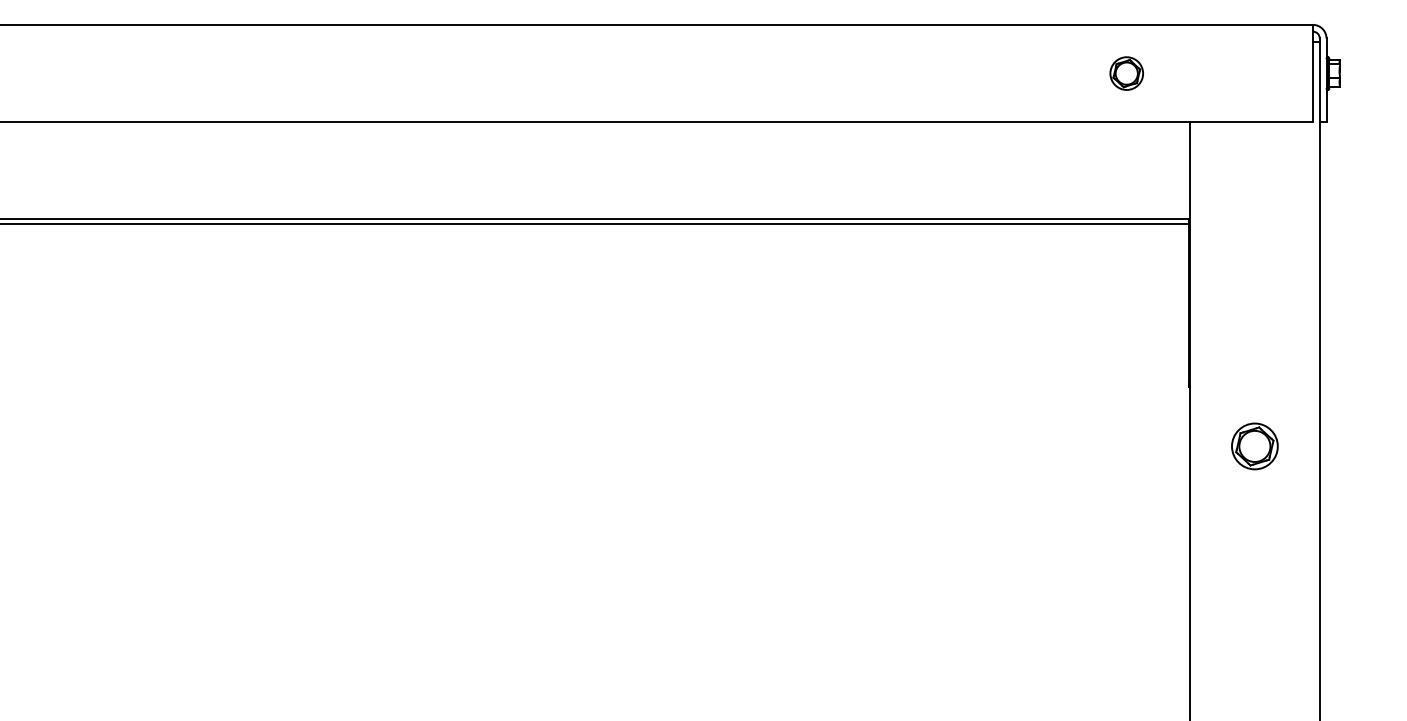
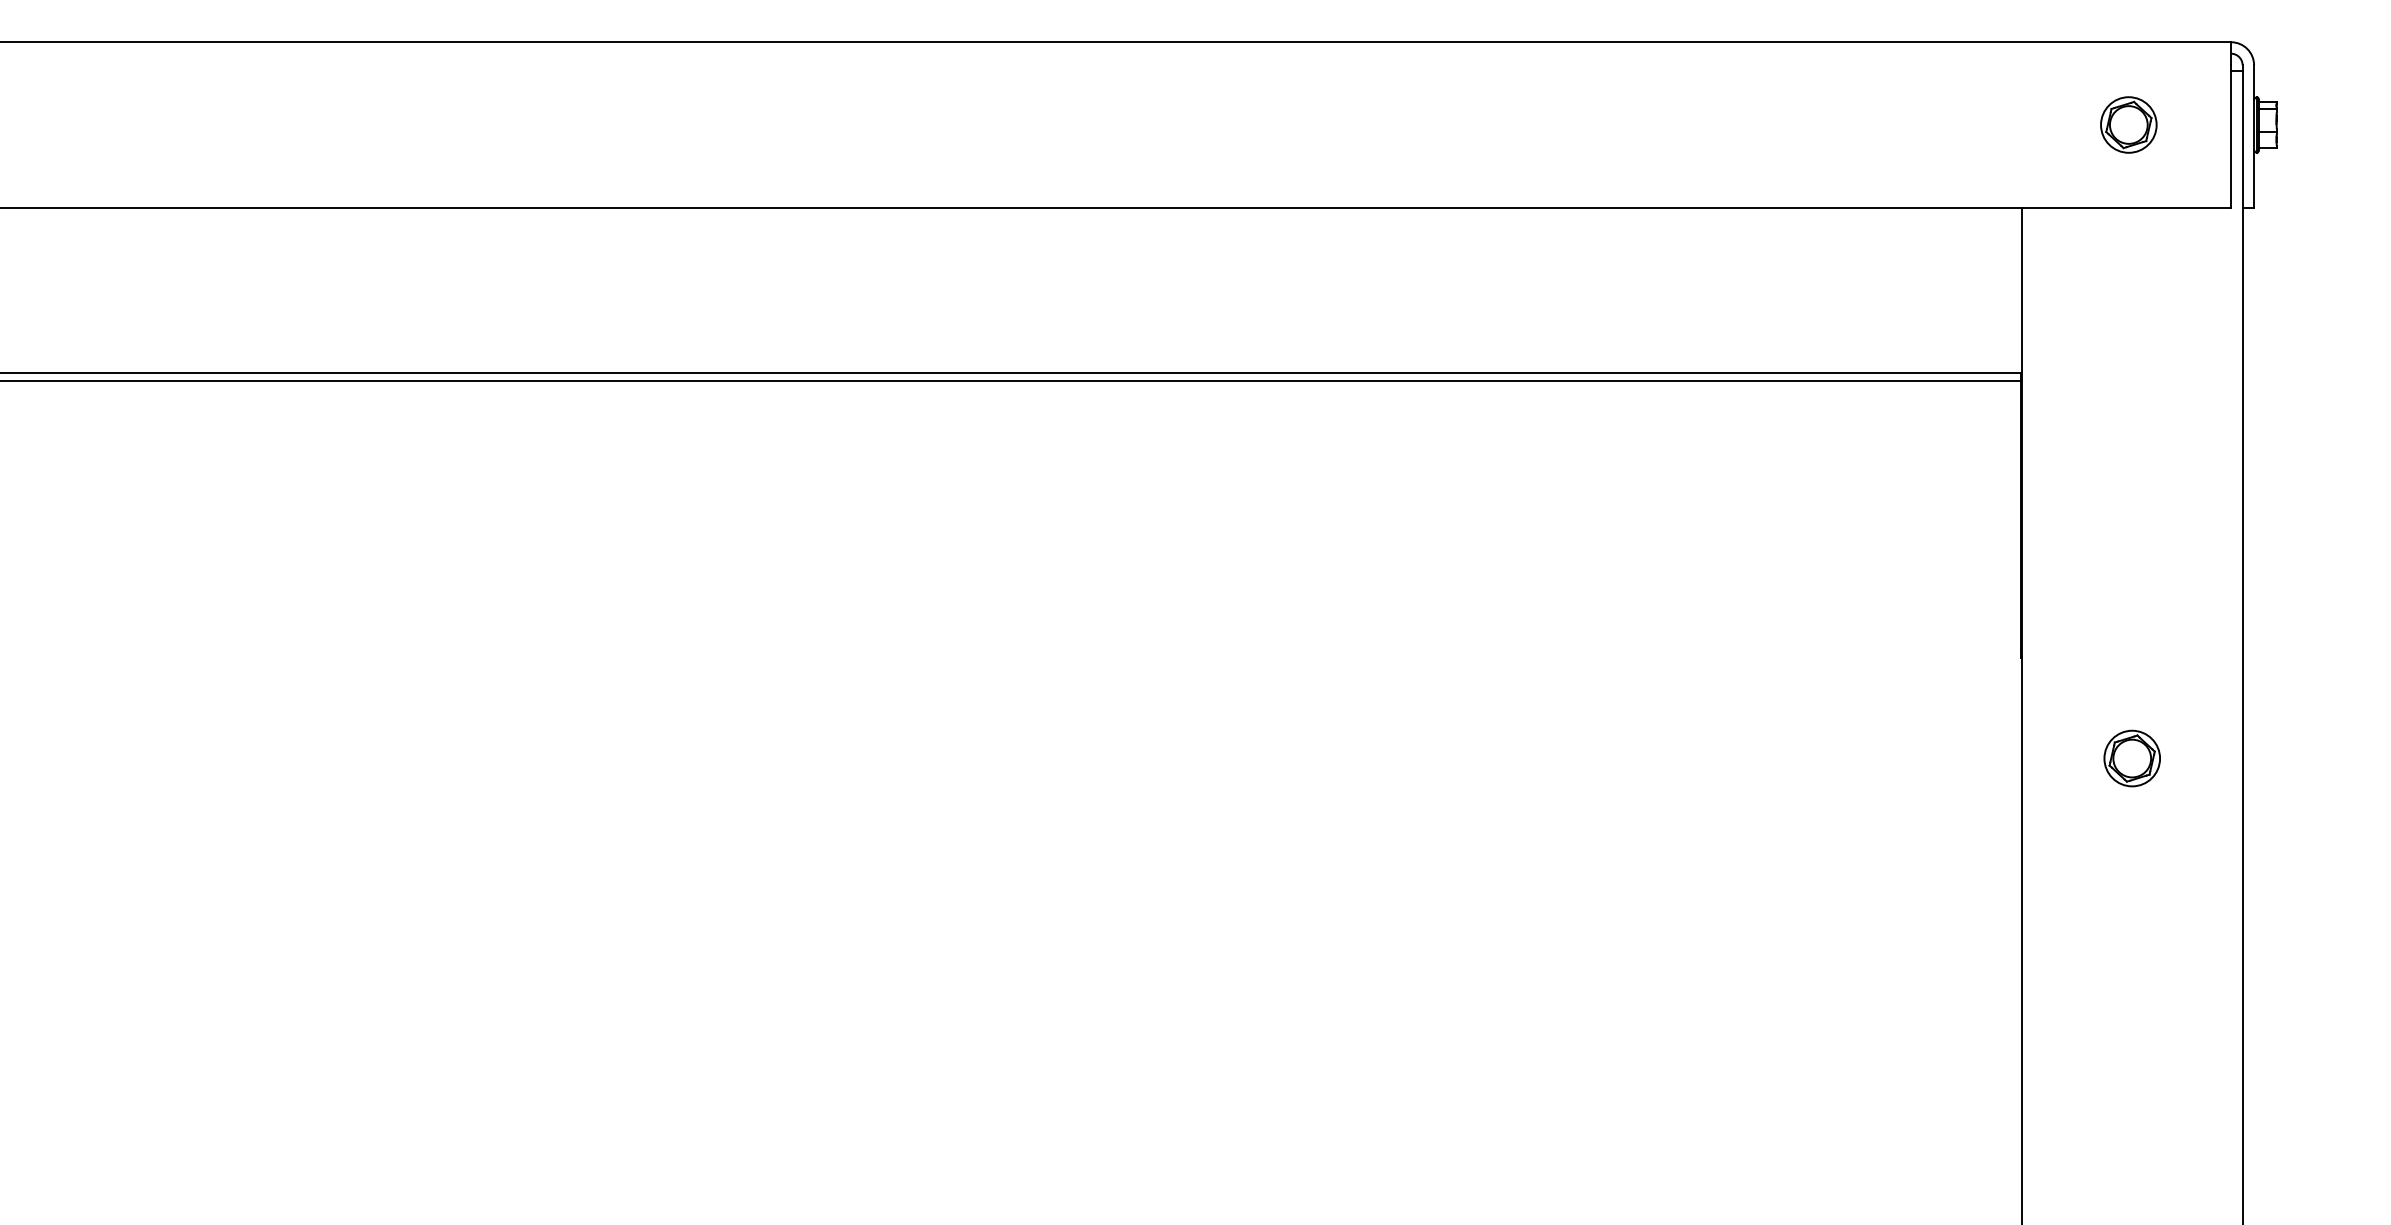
part: (1126, 73) -> (2128, 124), moved
part: (1254, 446) -> (2131, 758), size x0.71

